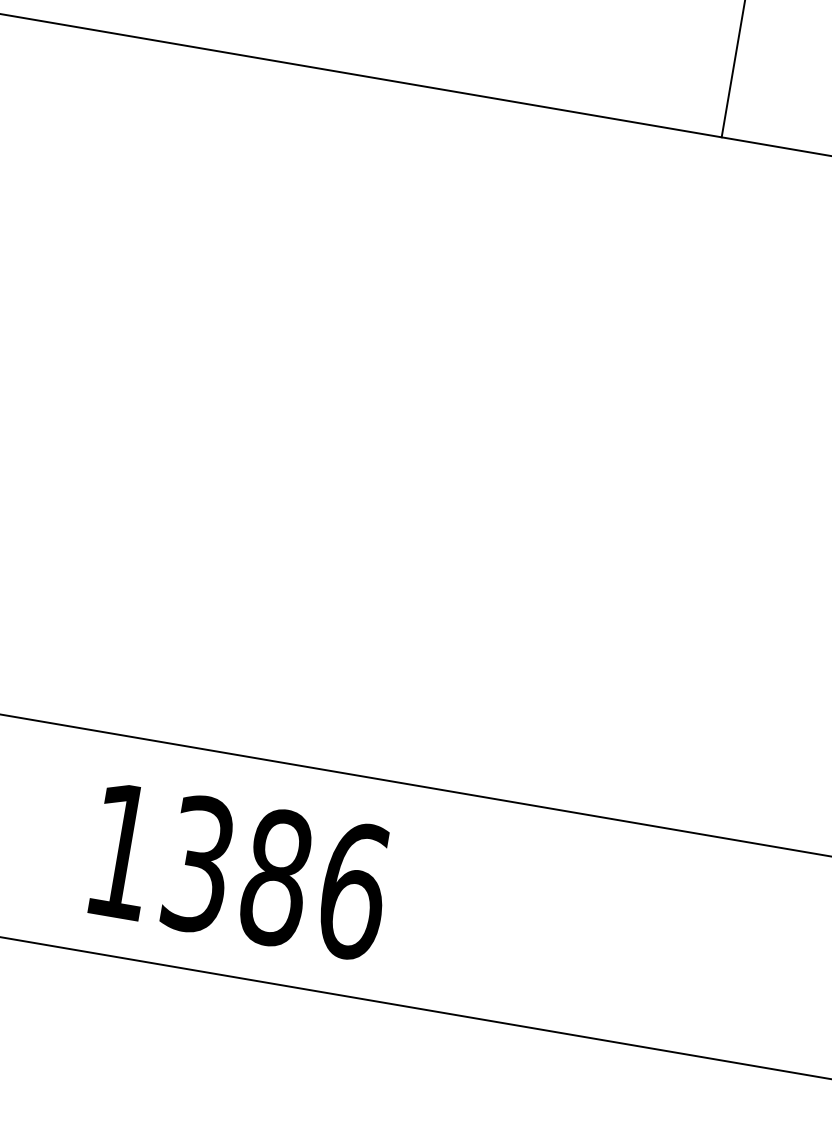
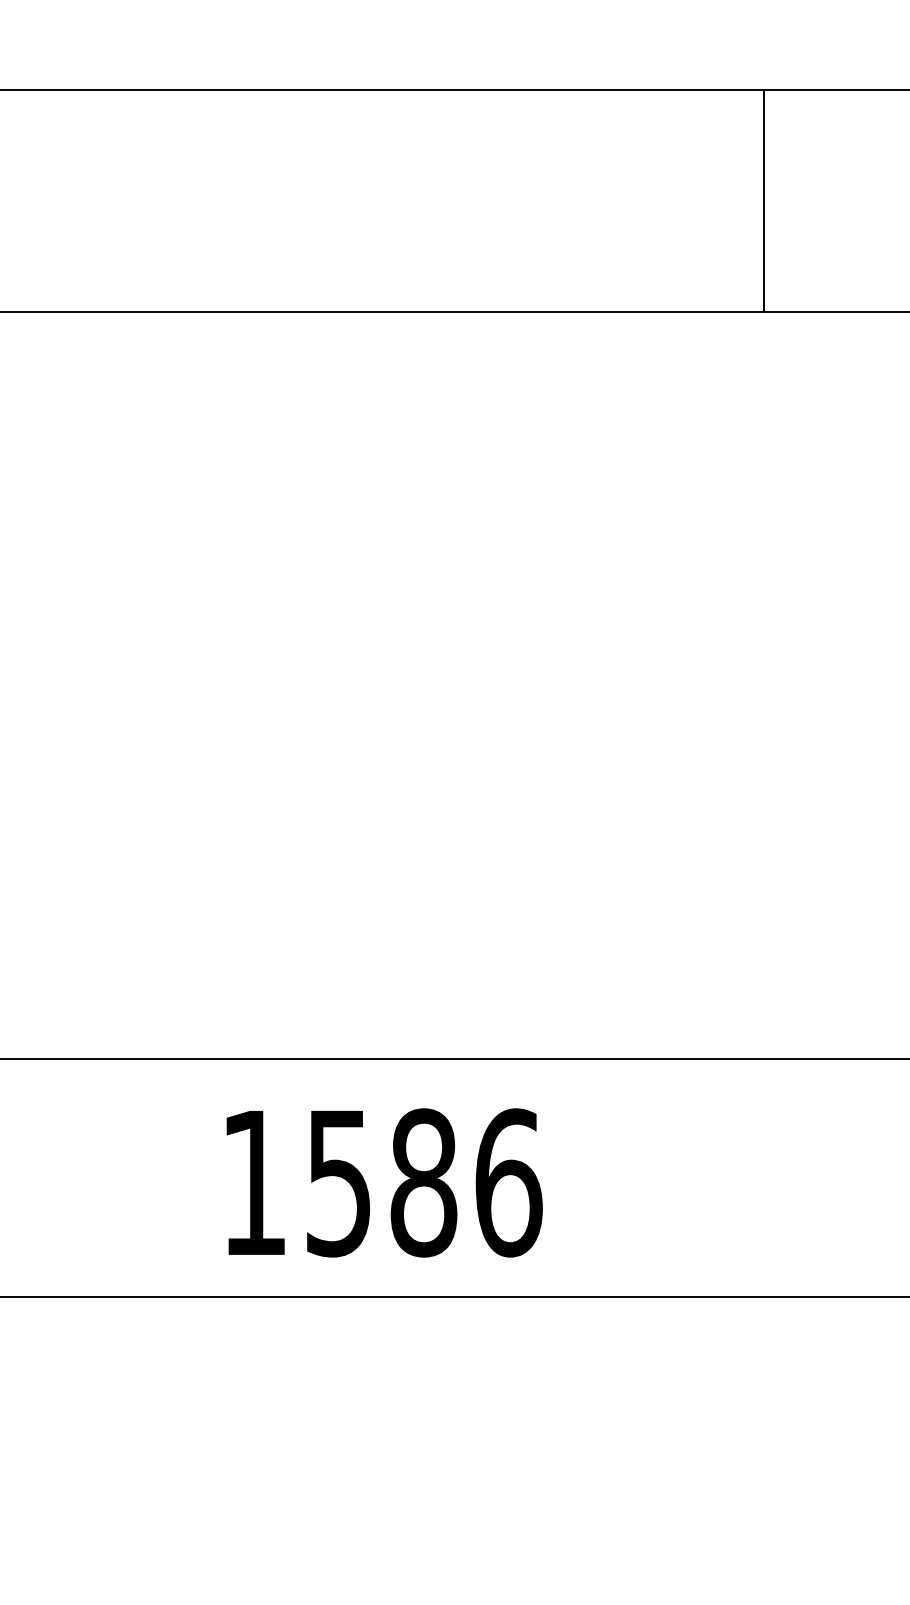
text: (198, 864) -> (338, 1182), 1386 -> 1586

